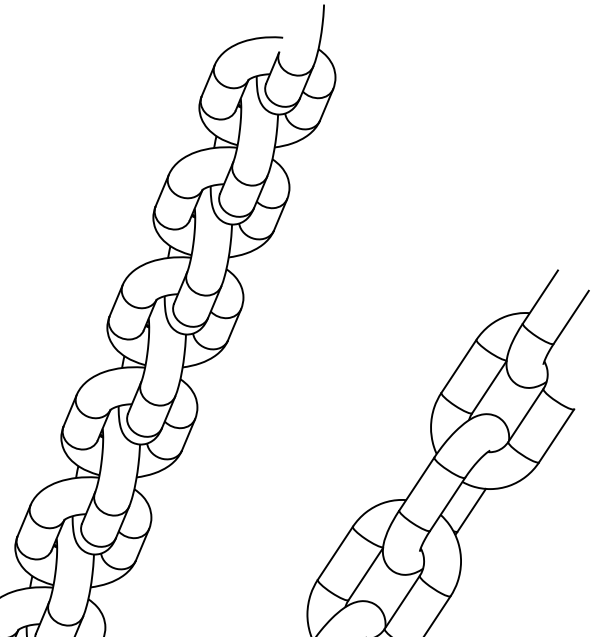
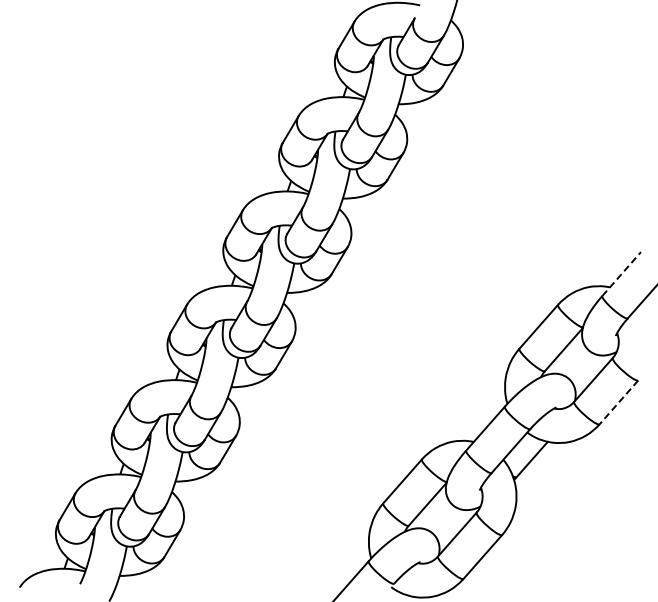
line: (541, 296) -> (622, 273), solid -> dashed
line: (556, 435) -> (618, 402), solid -> dashed

